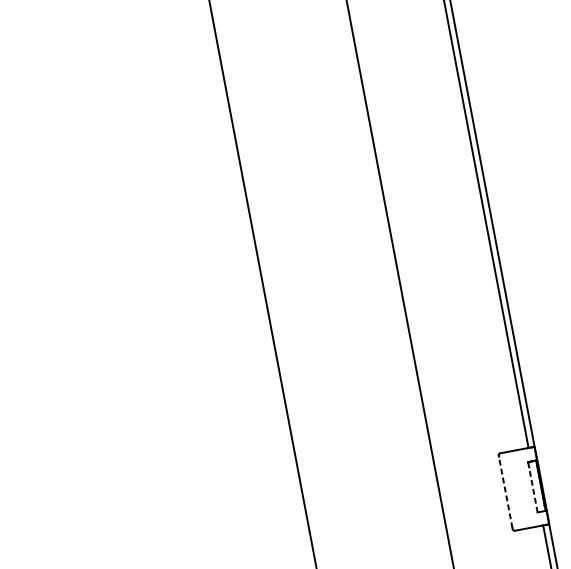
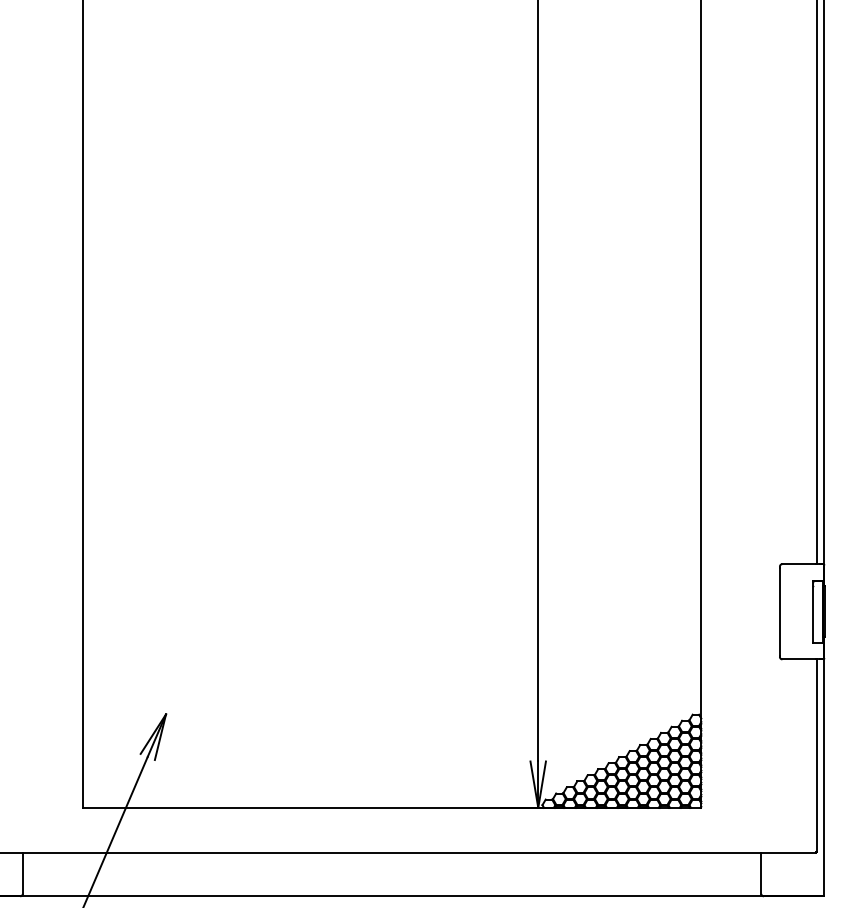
line: (533, 486) -> (813, 611), dashed -> solid
line: (505, 492) -> (779, 611), dashed -> solid

